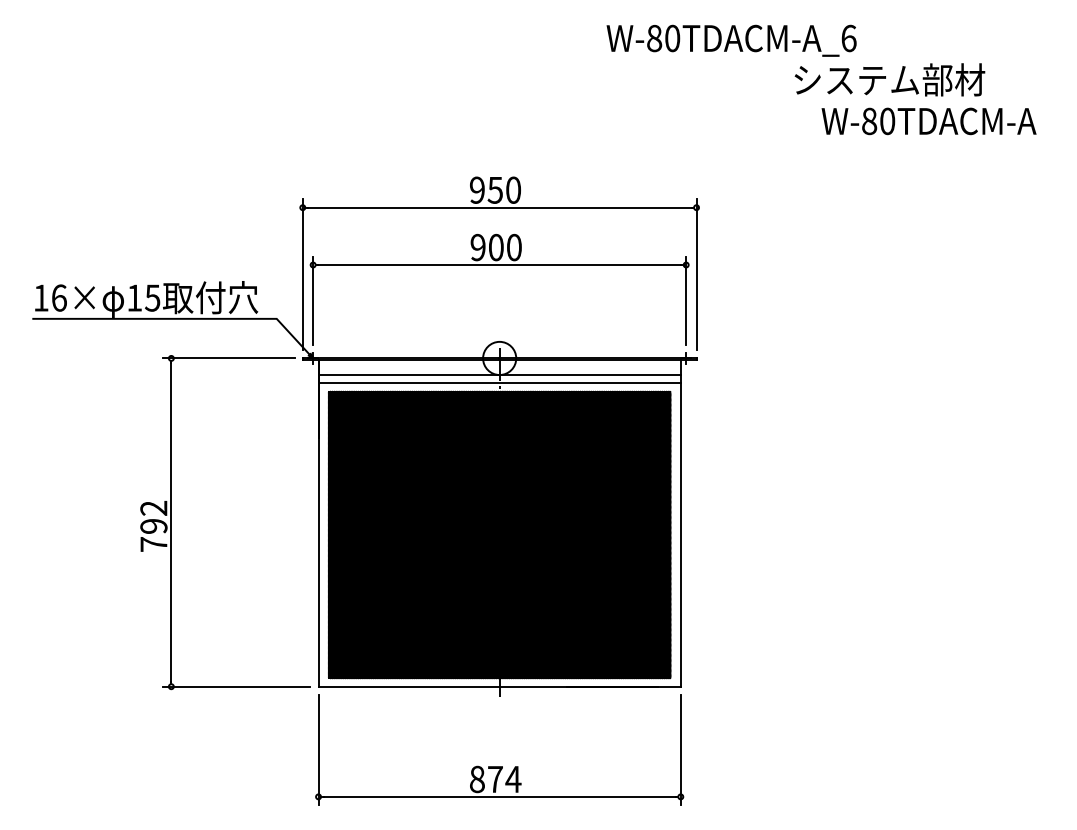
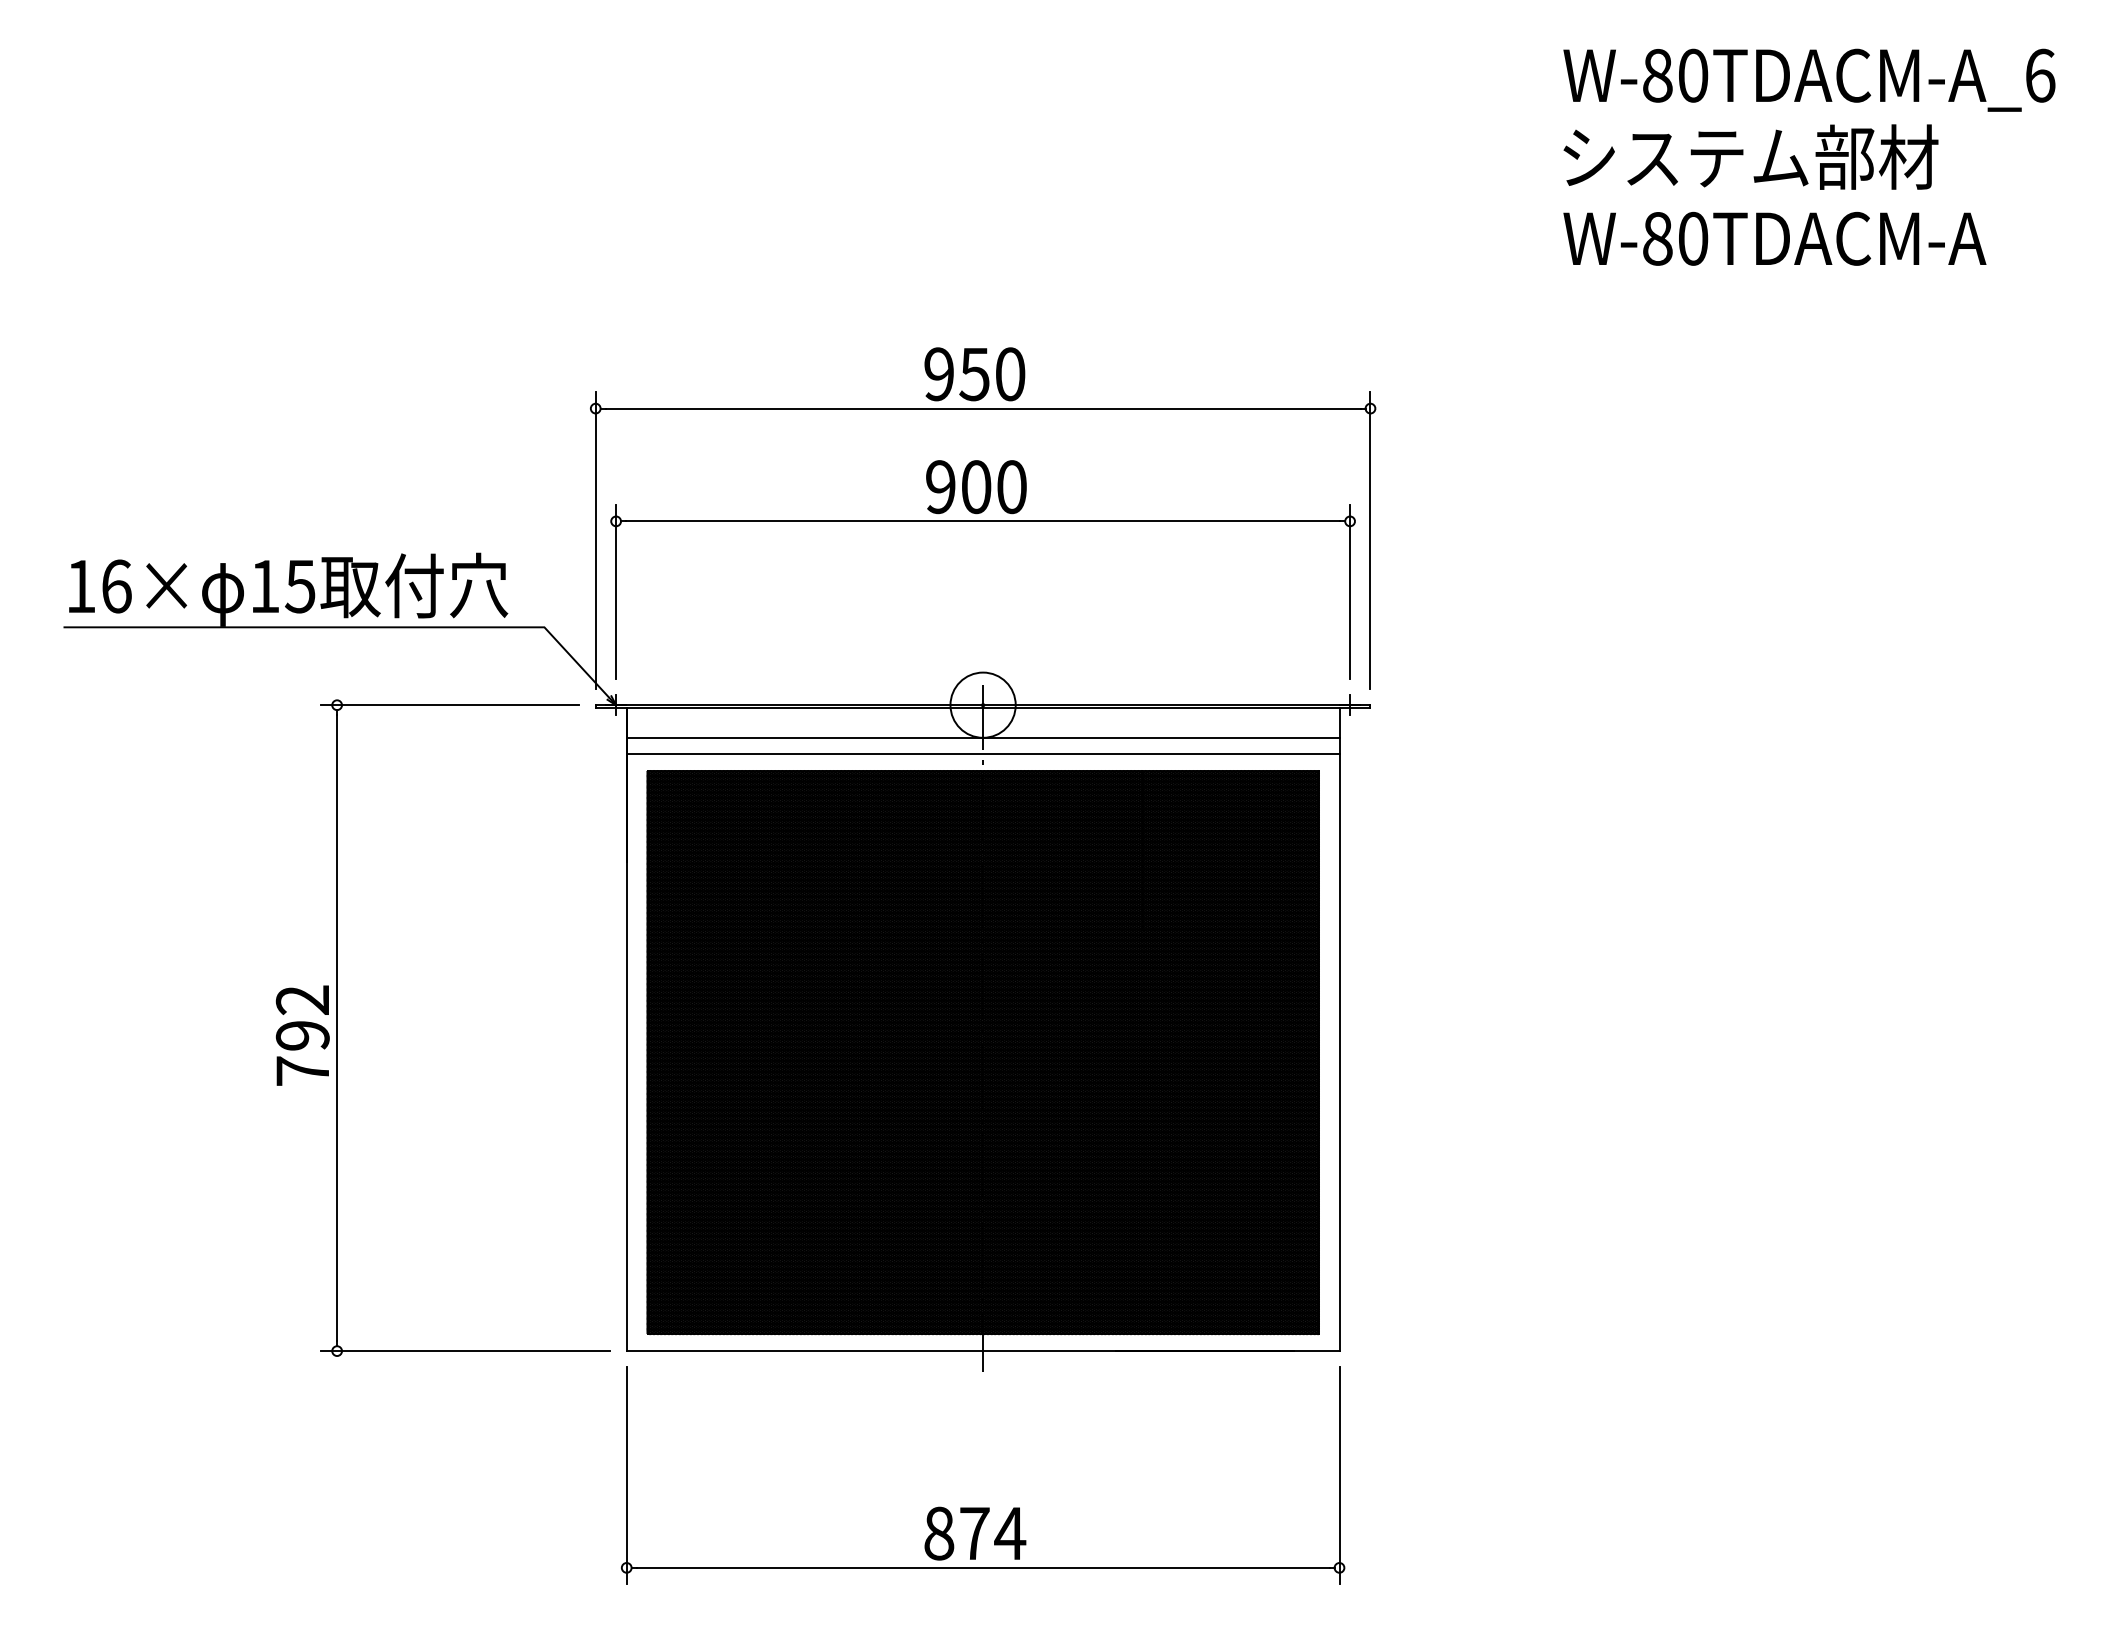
text: (731, 40) -> (1809, 79), moved
text: (928, 121) -> (1773, 239), moved

